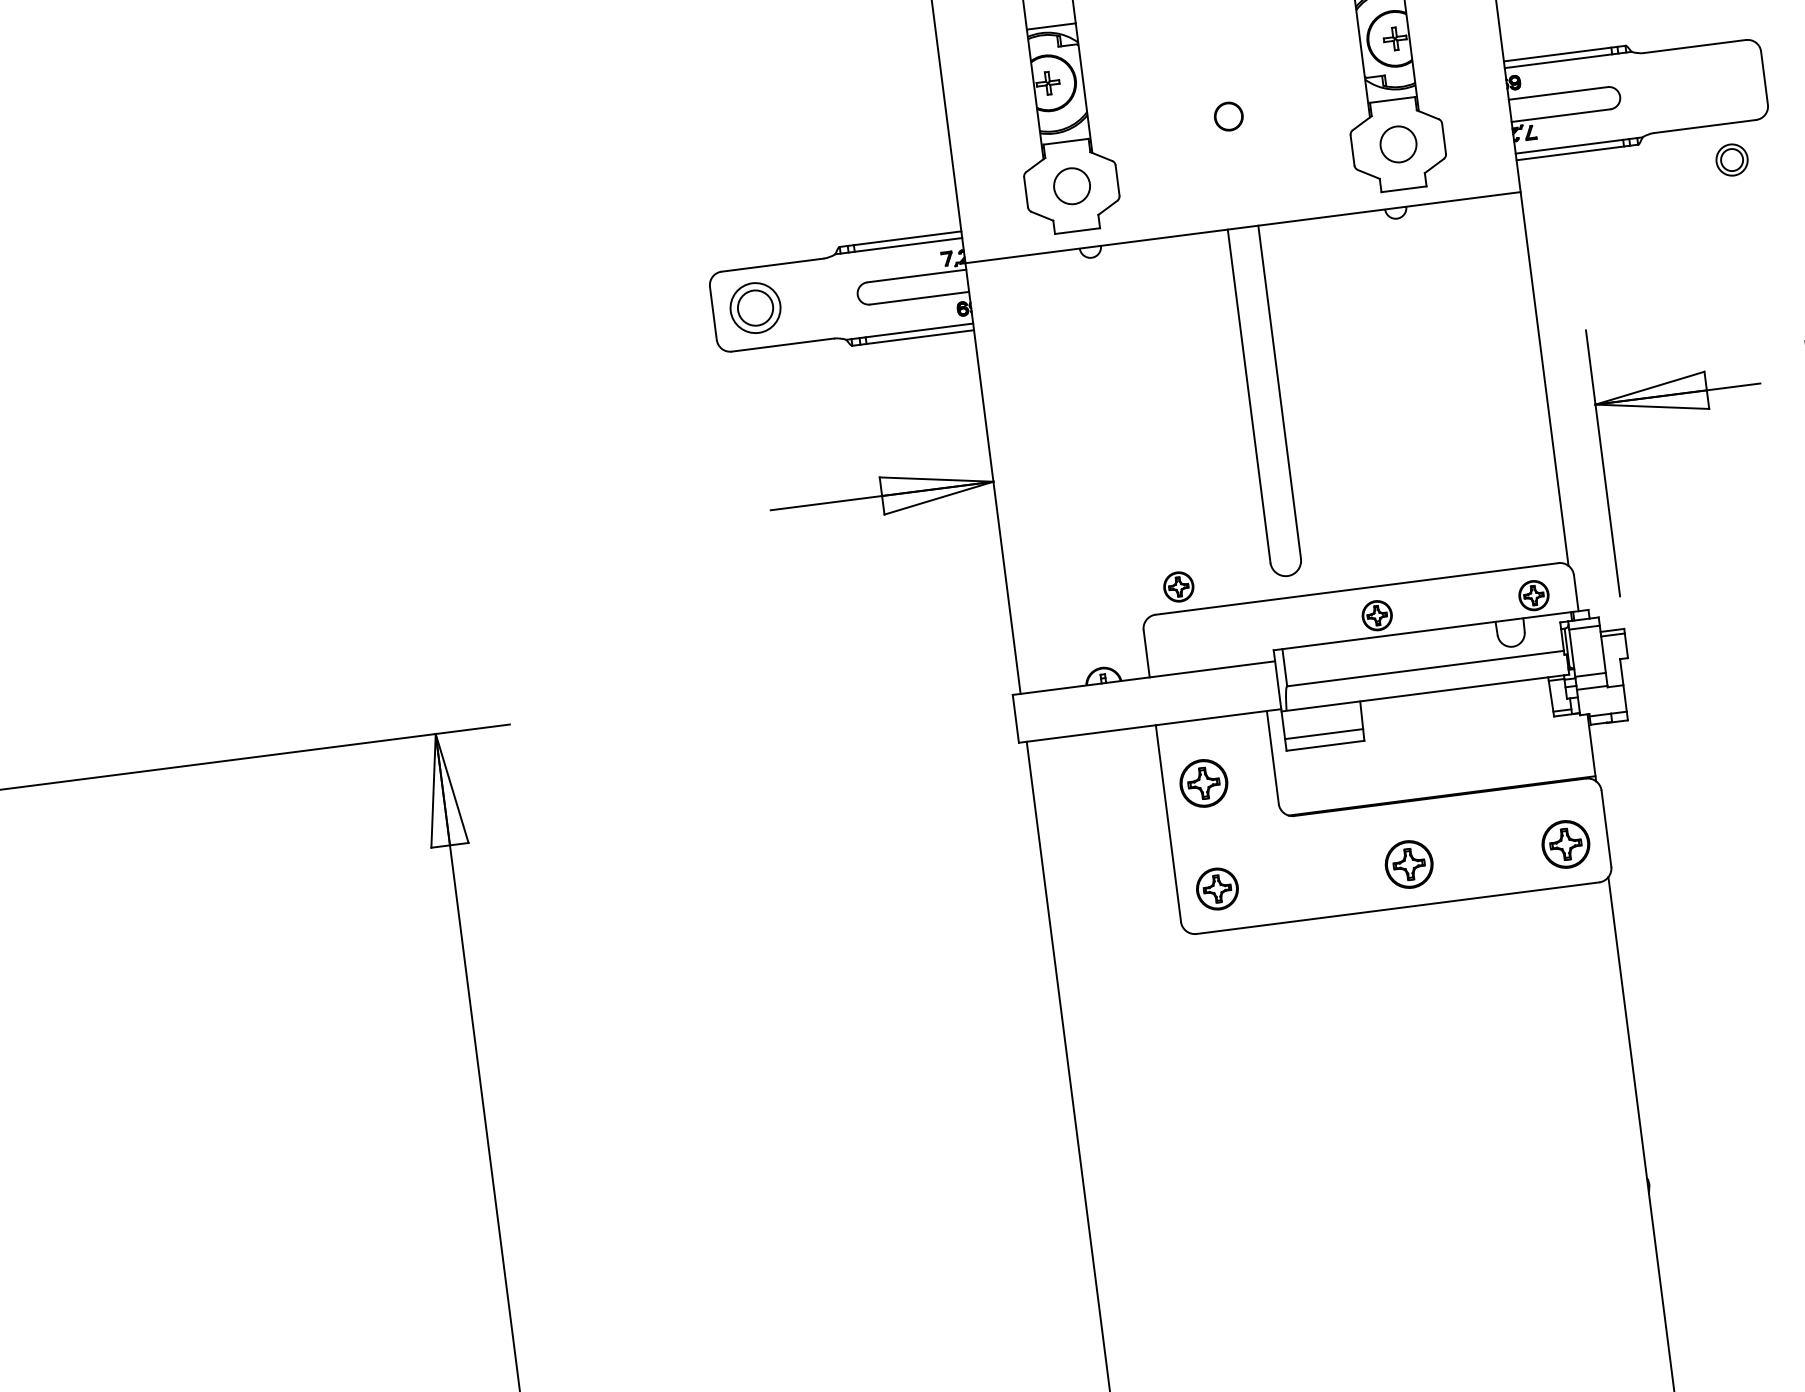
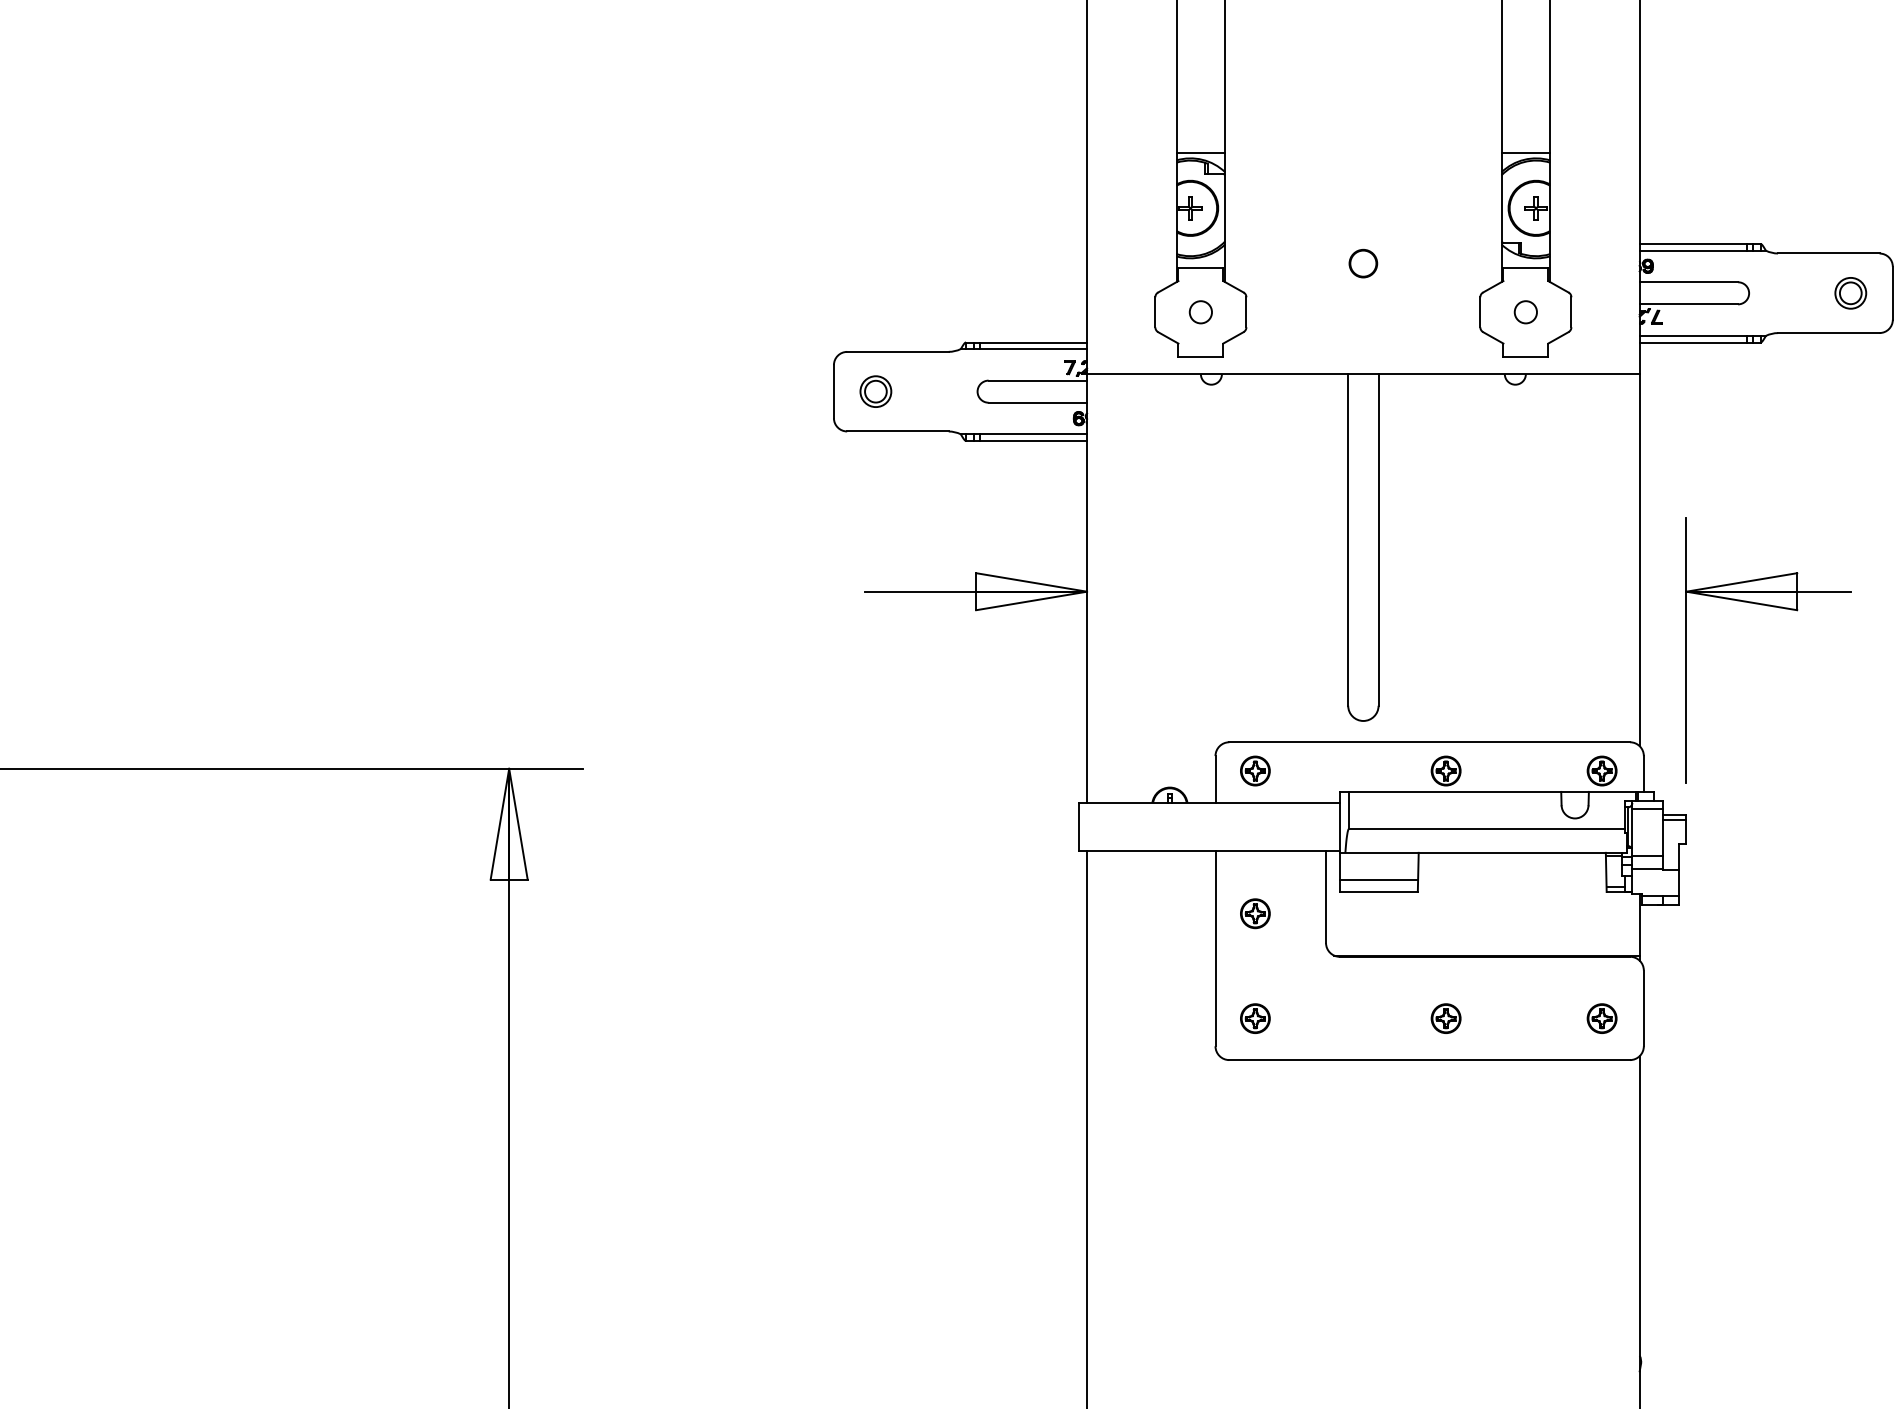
circle: (1397, 144) -> (1525, 312), size x0.62
part: (1731, 160) -> (1850, 293), moved
circle: (1071, 186) -> (1200, 312), size x0.62
part: (755, 307) -> (875, 391), size x0.62
part: (1178, 586) -> (1255, 770), moved
part: (1204, 783) -> (1255, 913), size x0.62
part: (1565, 844) -> (1601, 1018), size x0.62
part: (1408, 864) -> (1445, 1018), size x0.62
part: (1217, 888) -> (1255, 1018), size x0.71

